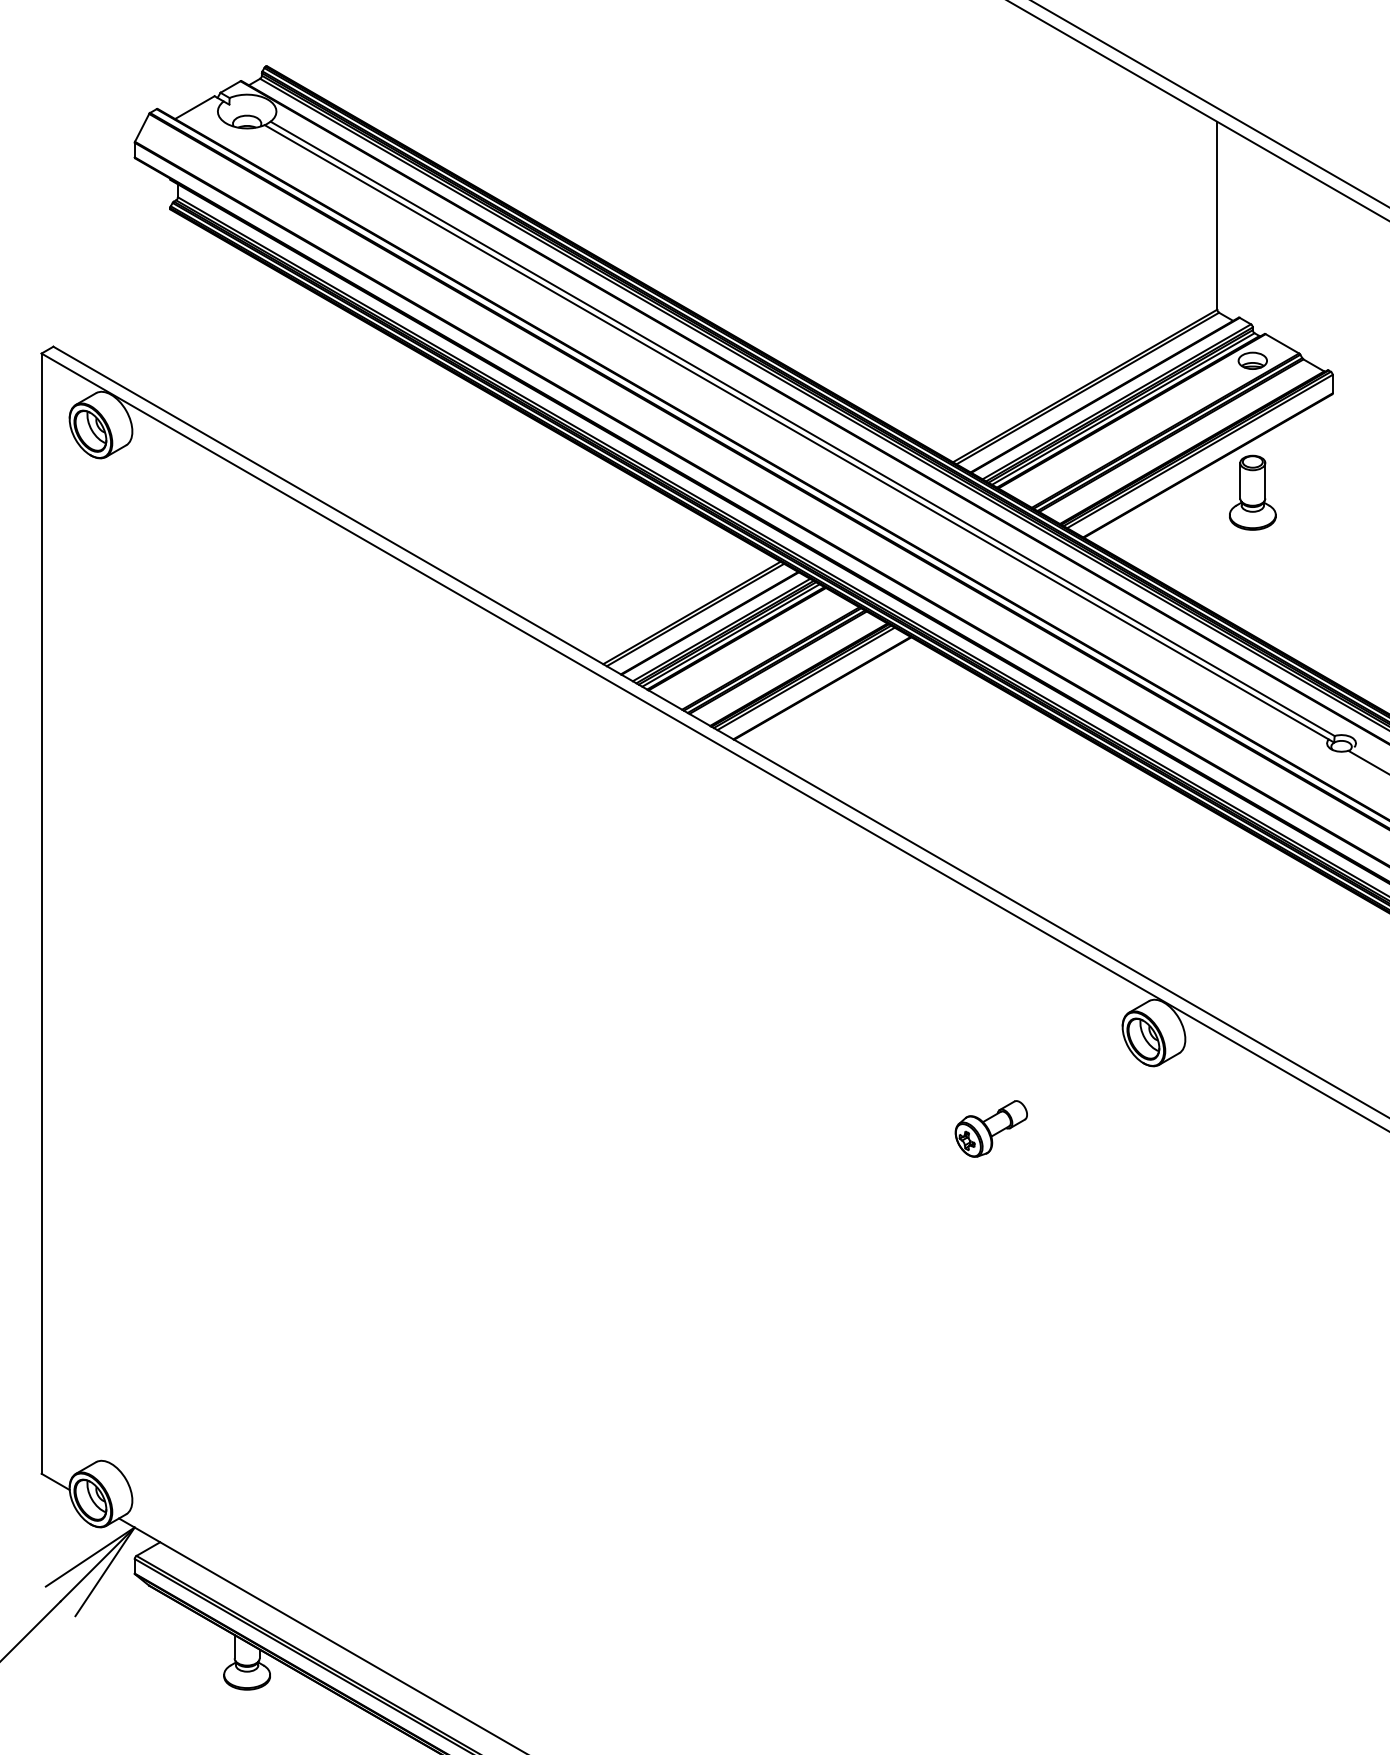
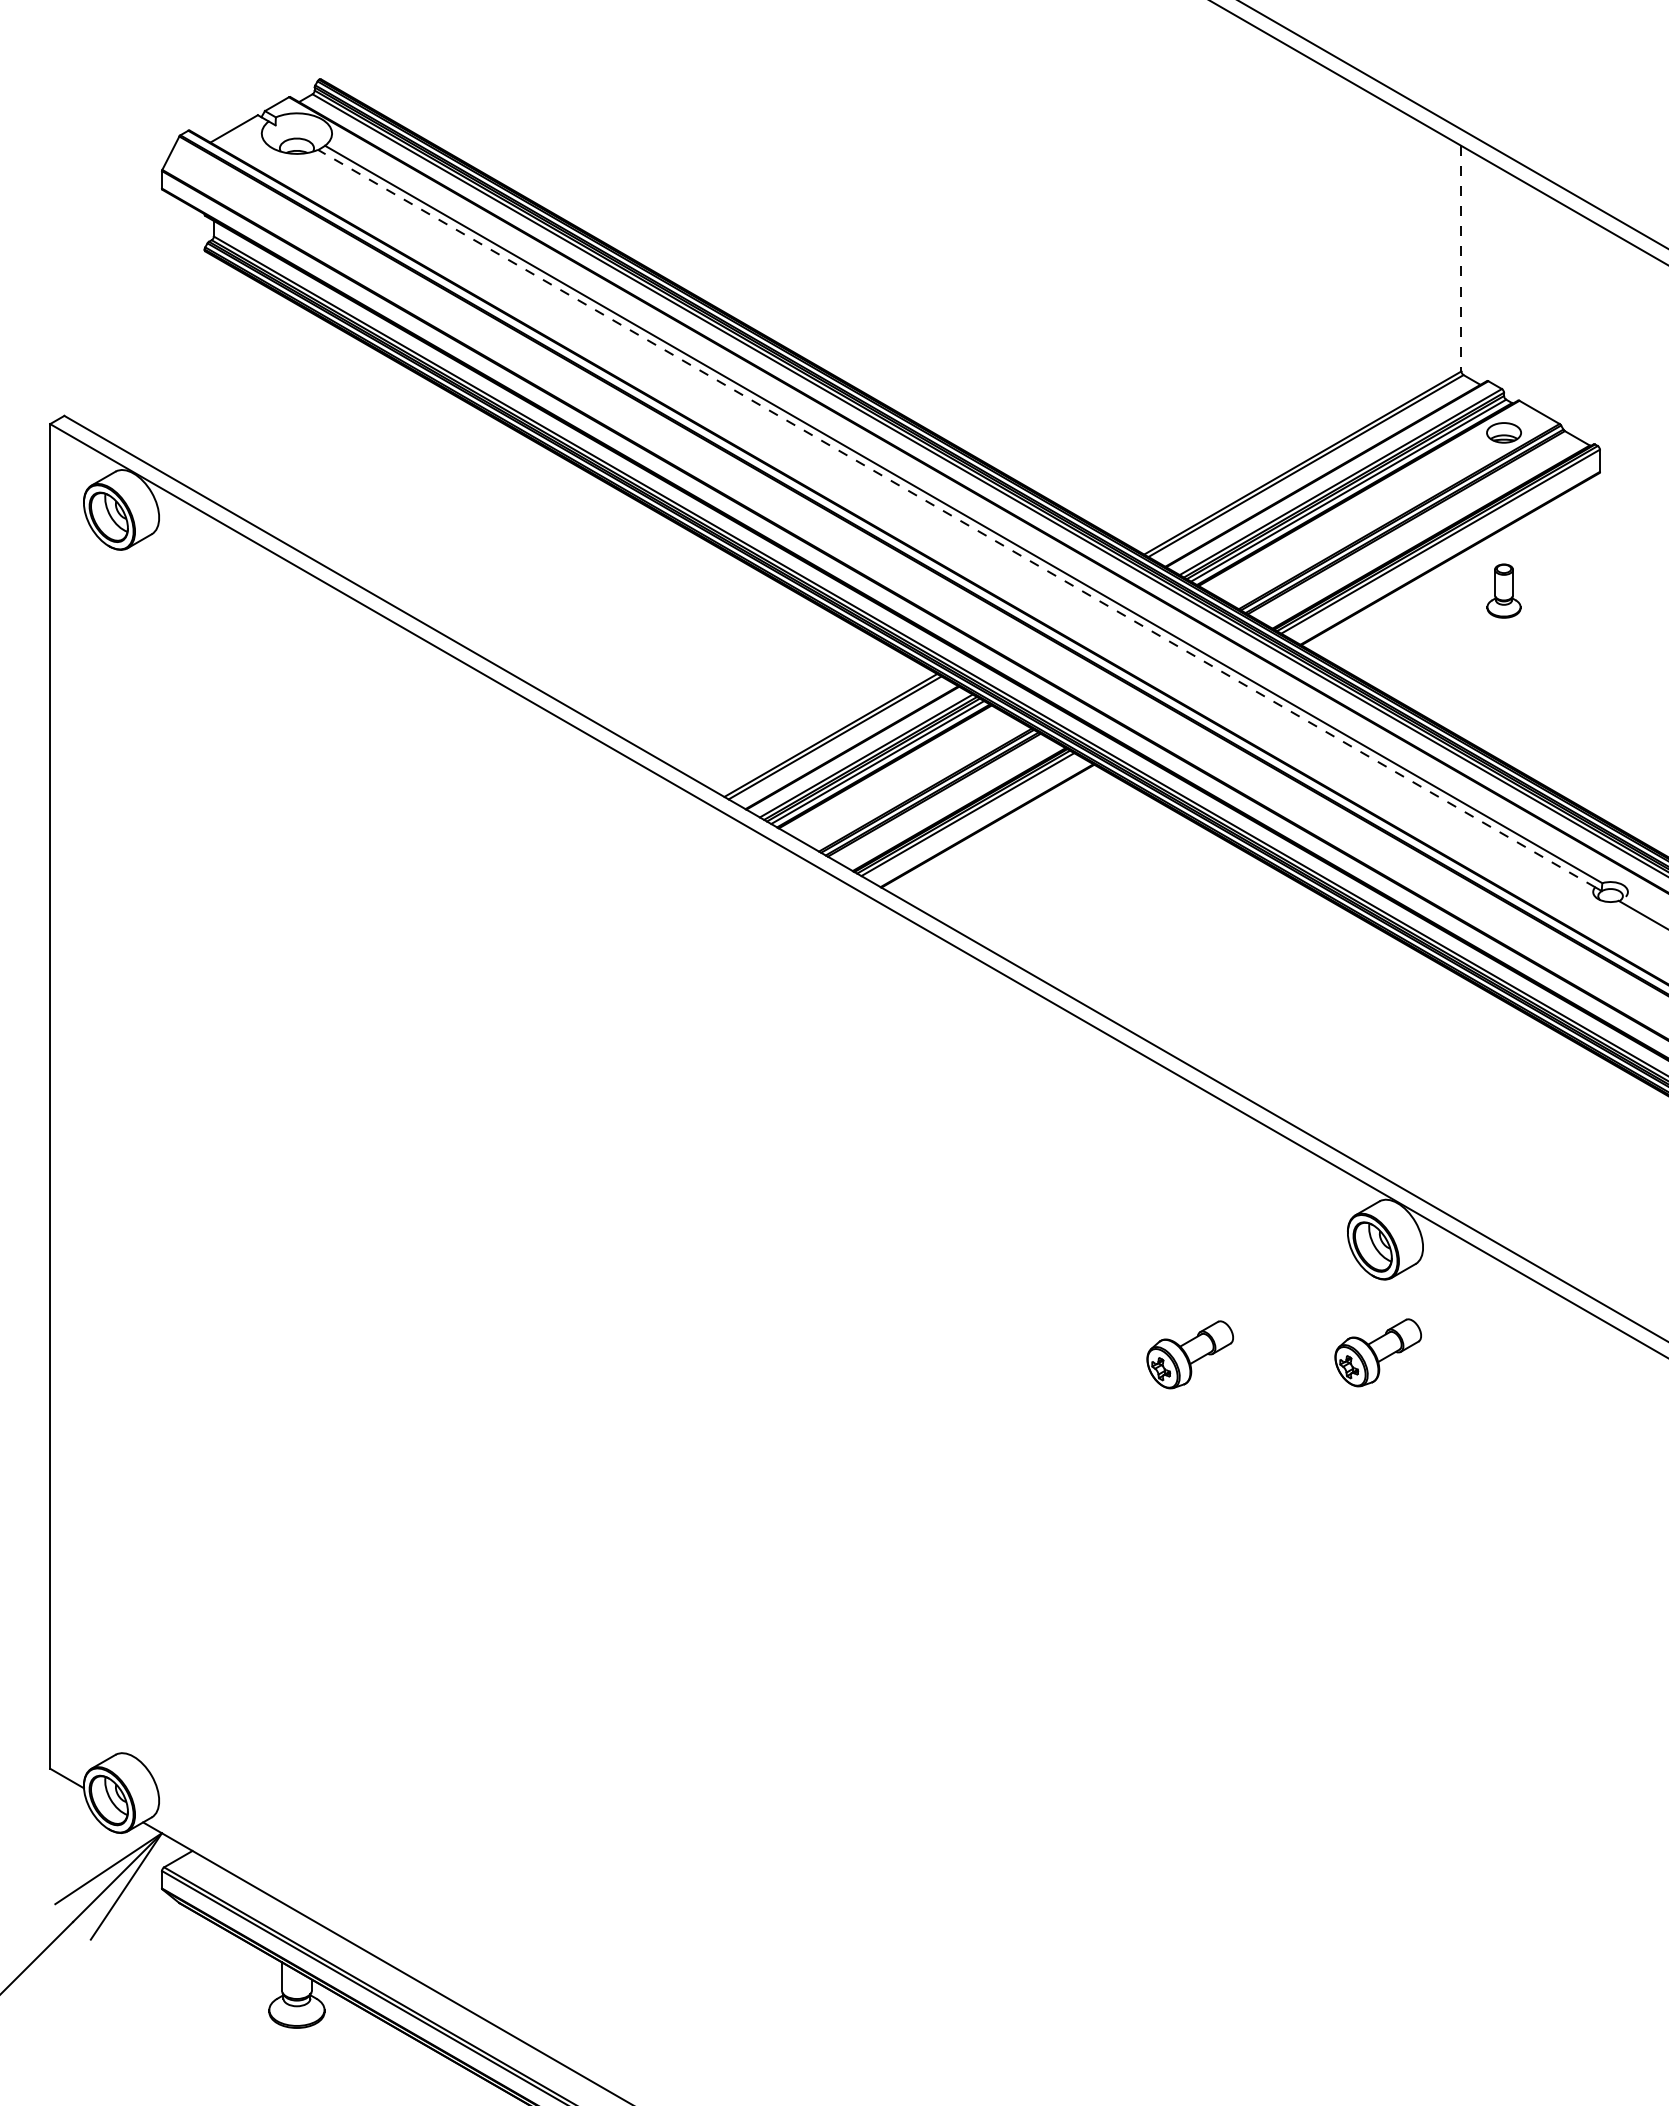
line: (1217, 215) -> (1461, 258), solid -> dashed
line: (796, 432) -> (956, 518), solid -> dashed
part: (1252, 492) -> (1503, 590), size x0.6
part: (1147, 1127) -> (1377, 1352), added

